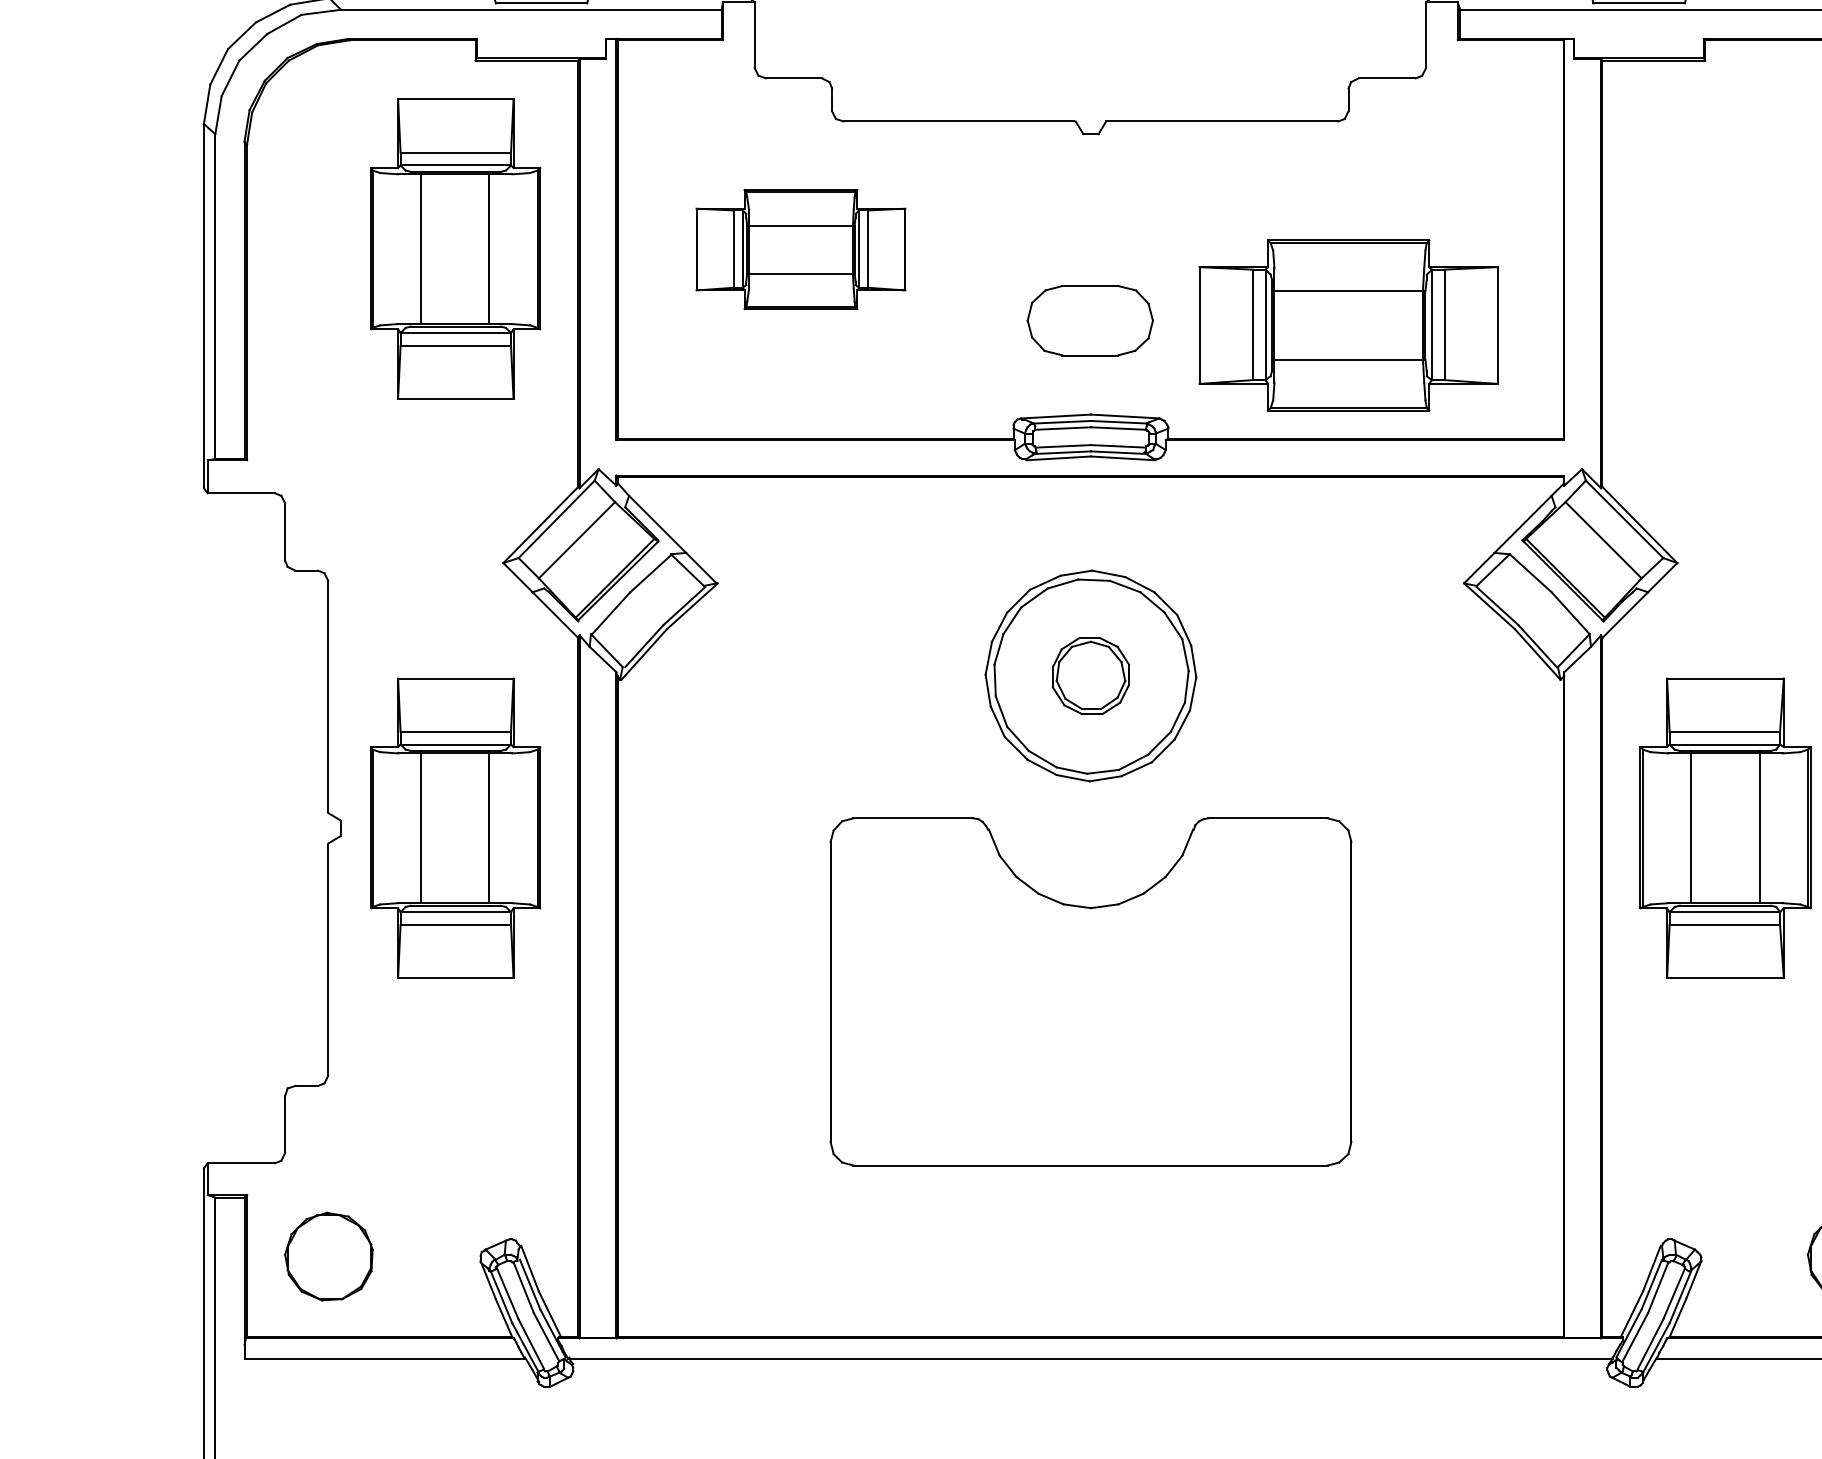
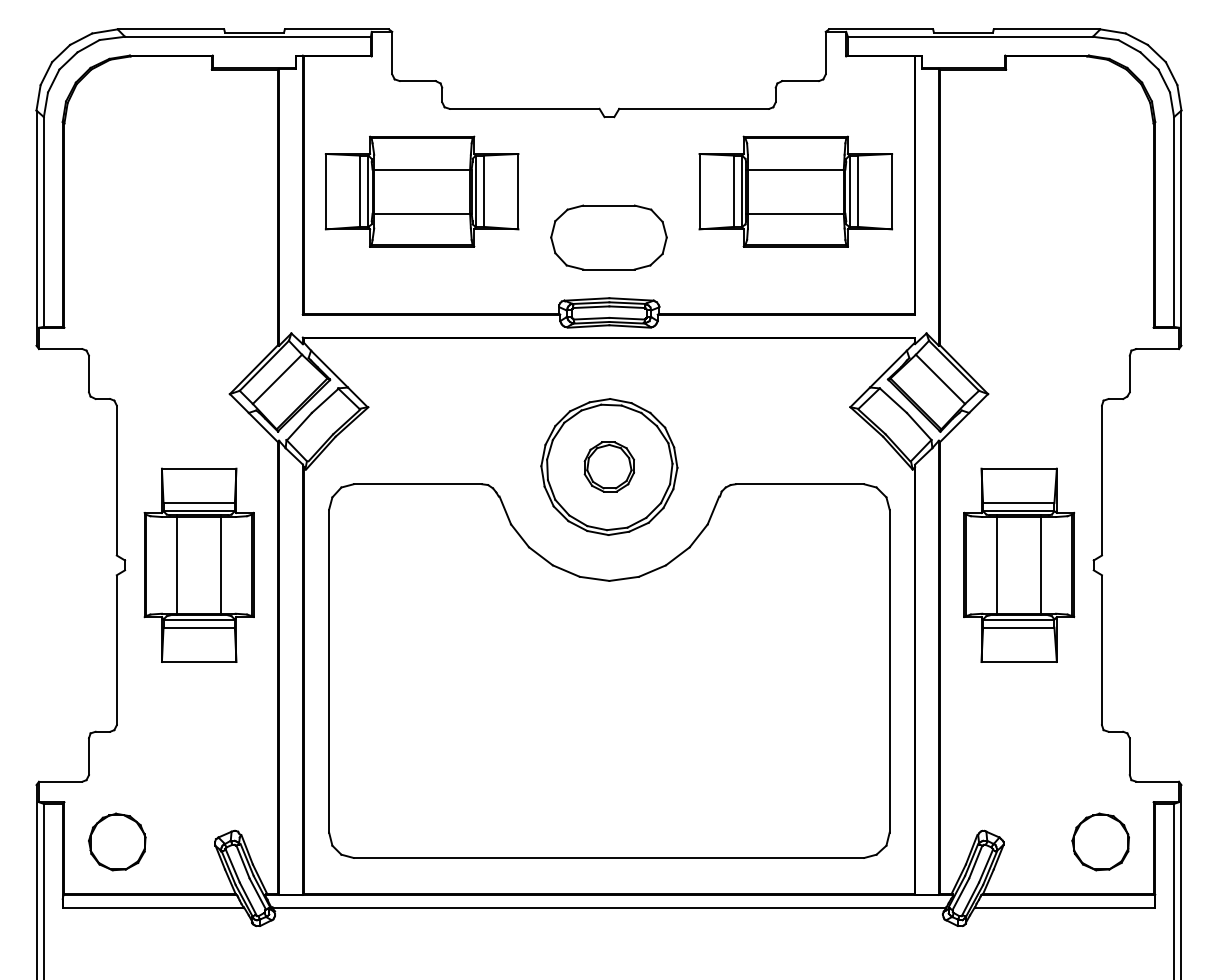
part: (454, 247) -> (198, 190), removed
part: (800, 249) -> (421, 191), size x1.43
part: (1089, 320) -> (608, 237), size x1.43
part: (1348, 325) -> (795, 191), moved
part: (1091, 991) -> (609, 670), size x1.67

